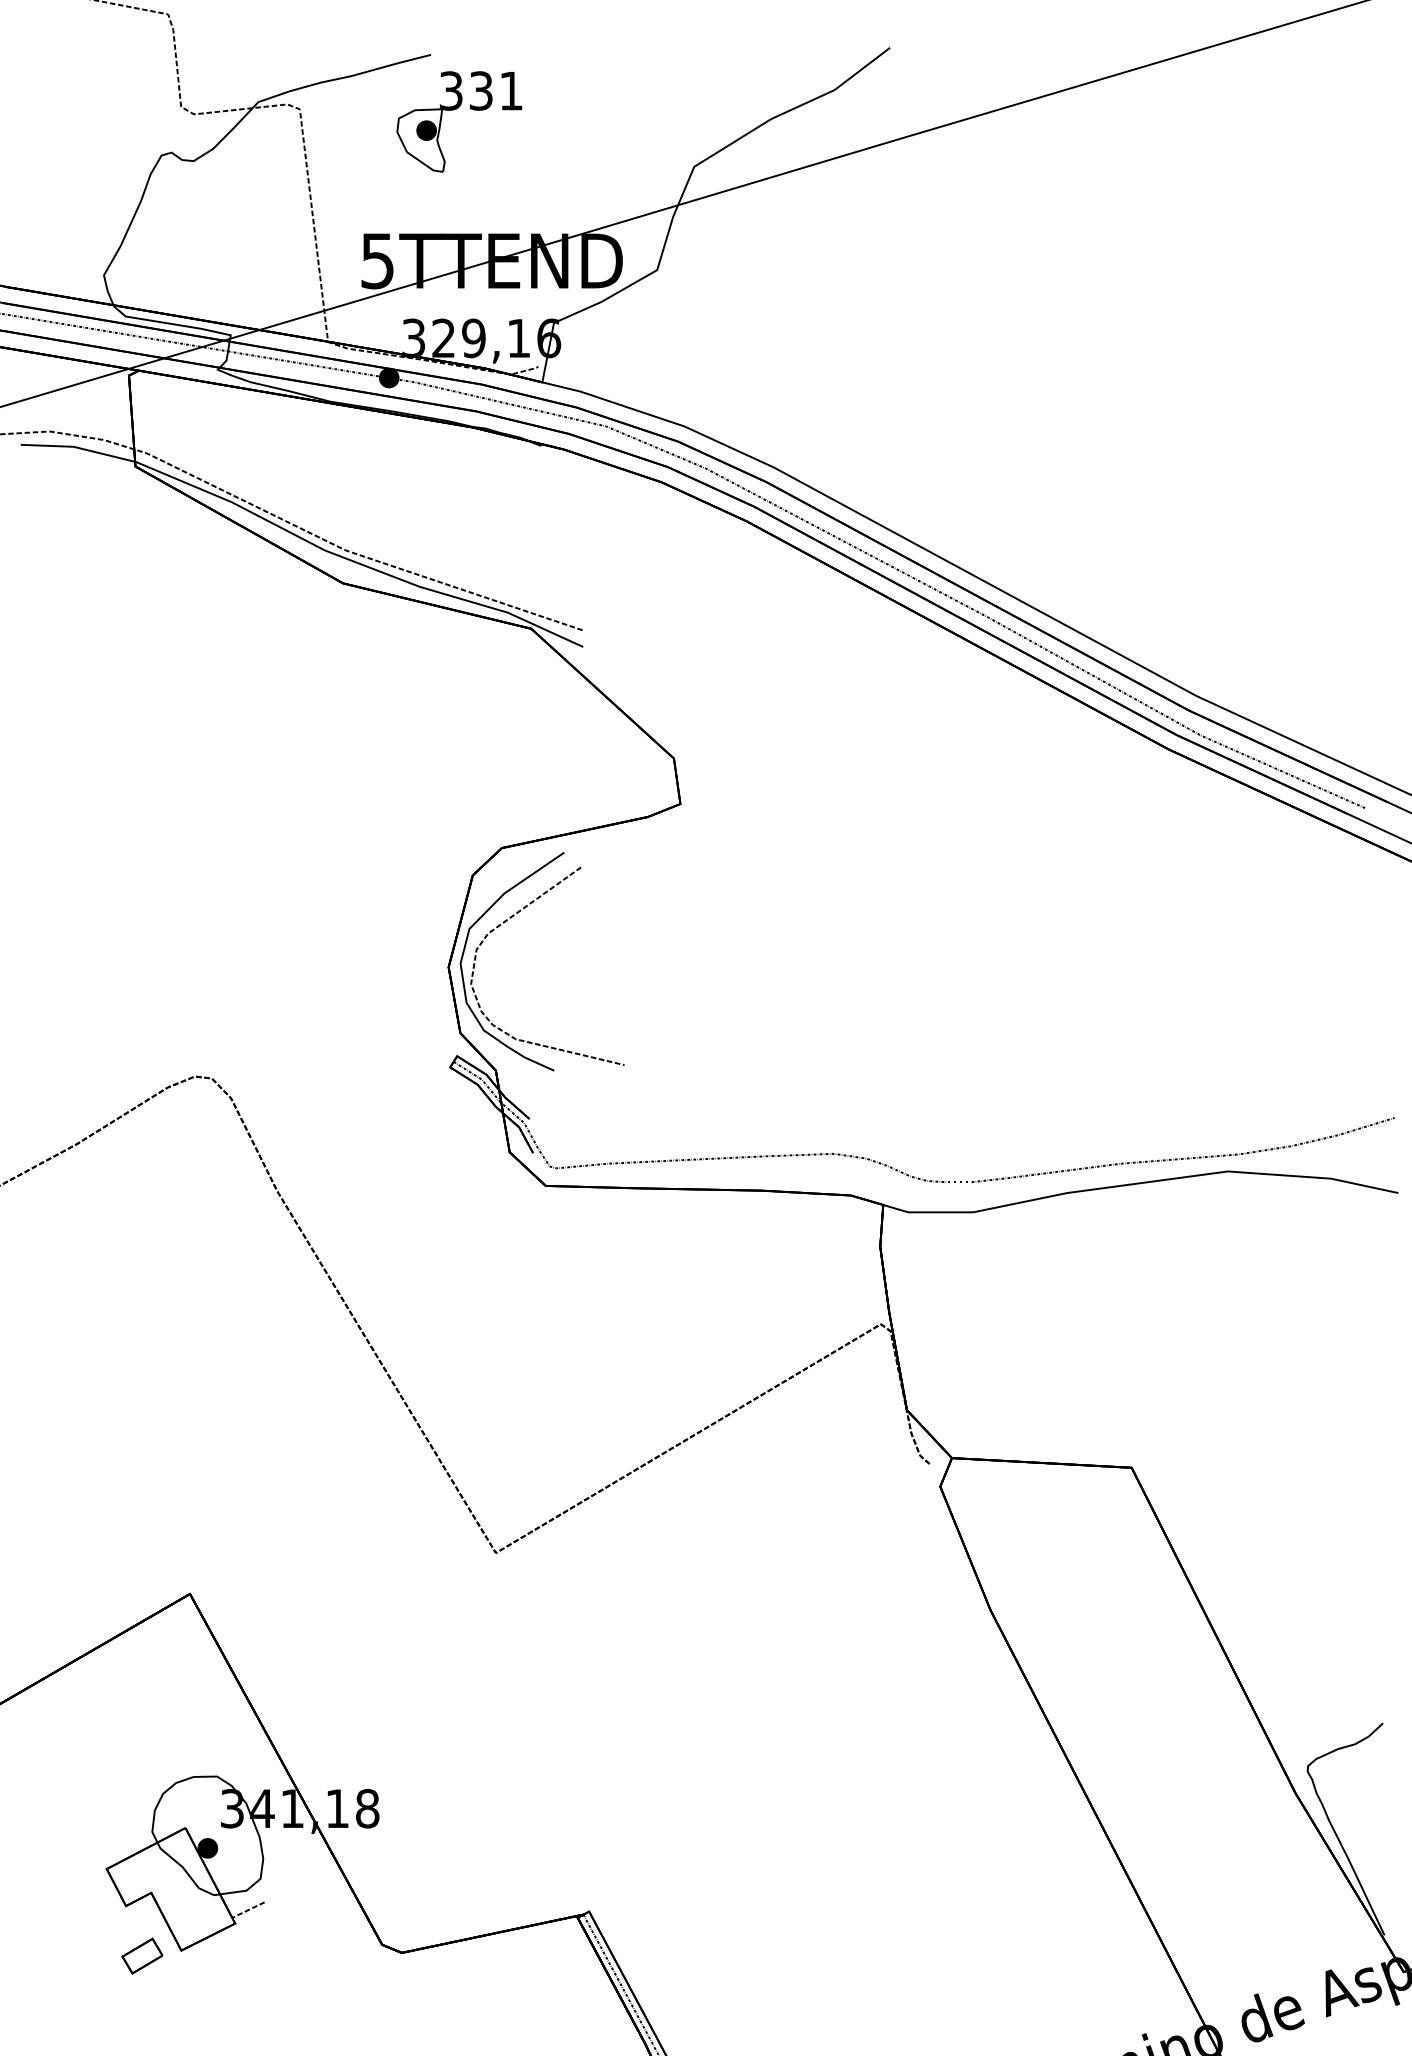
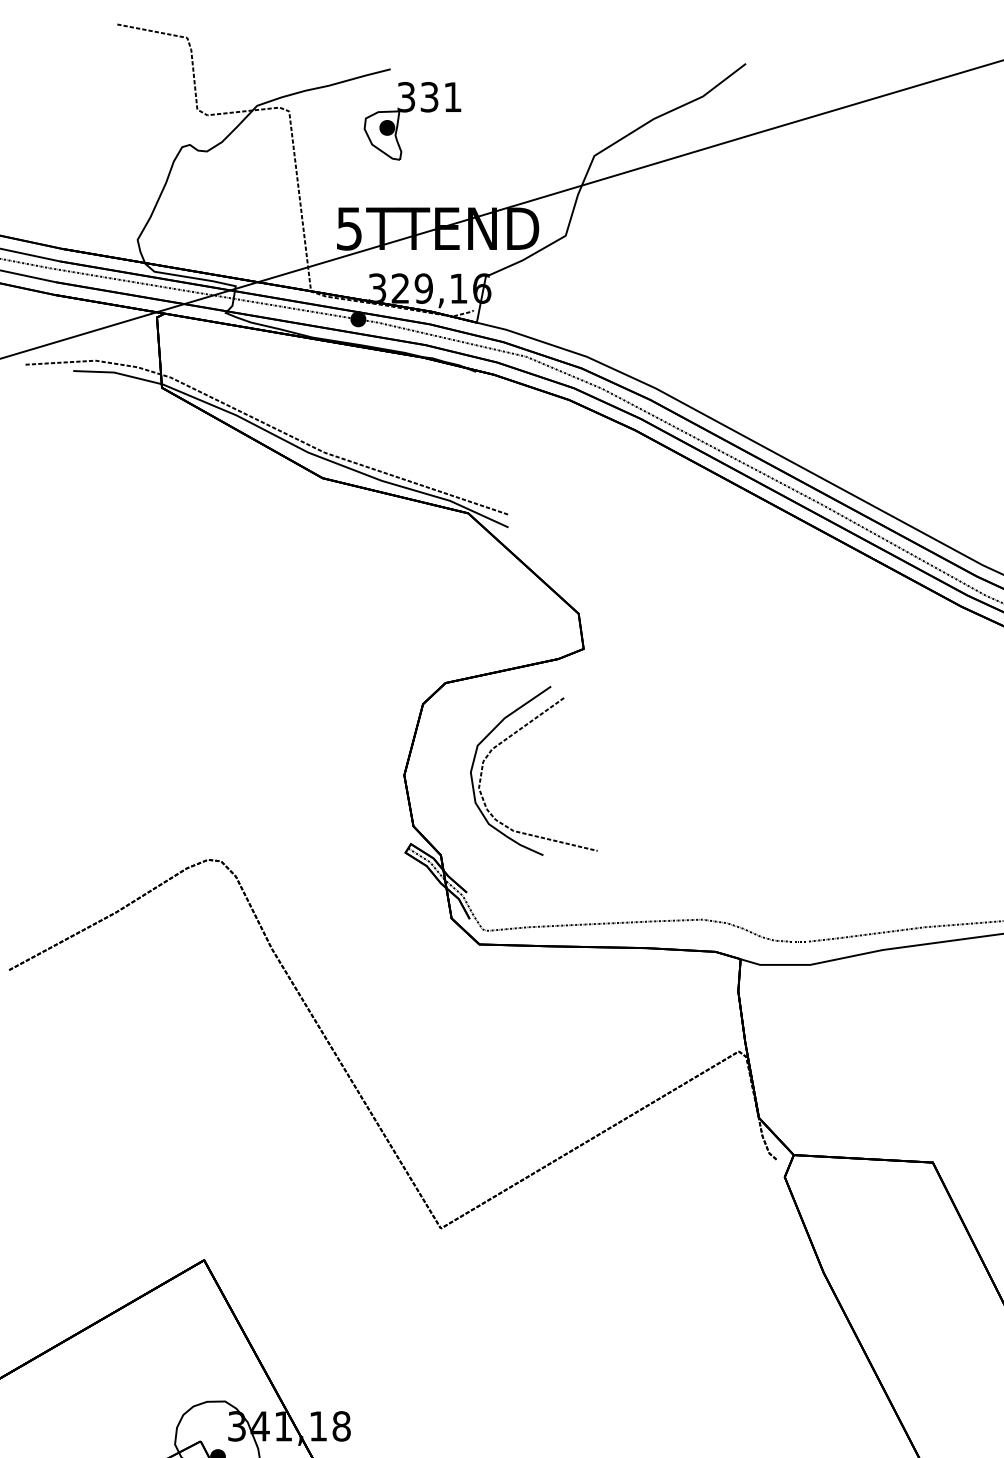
part: (511, 918) -> (510, 737), moved

